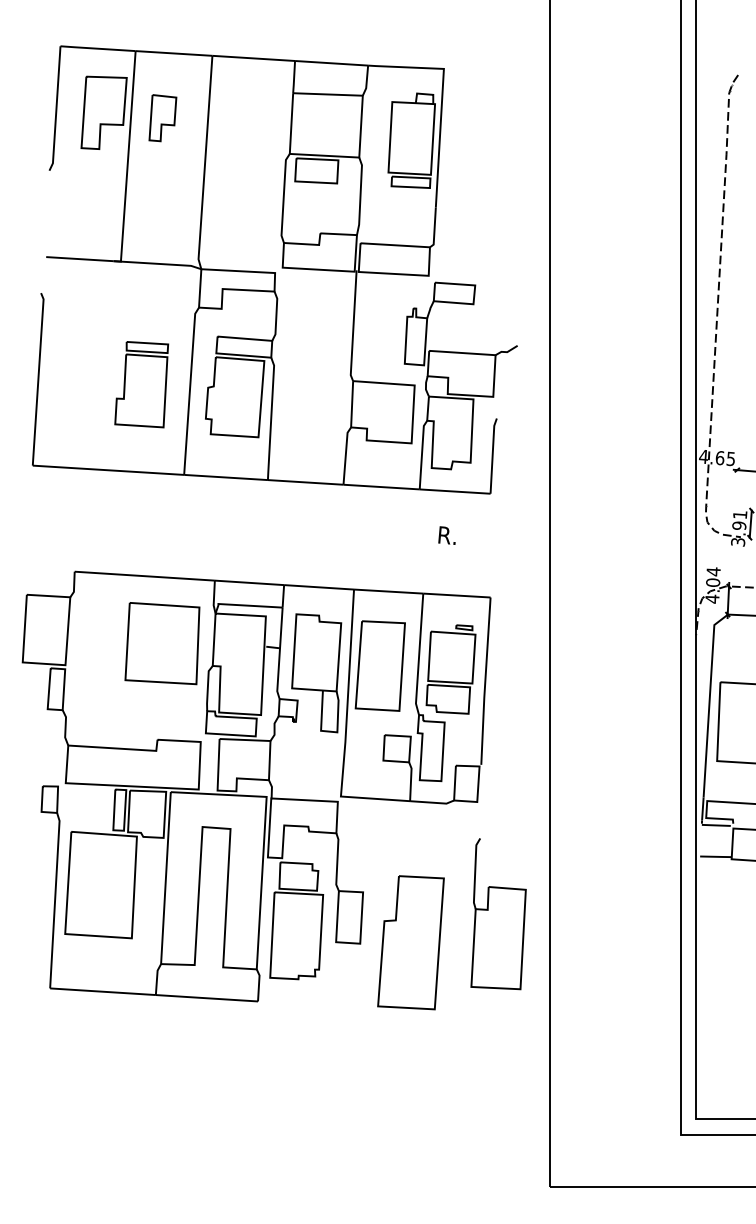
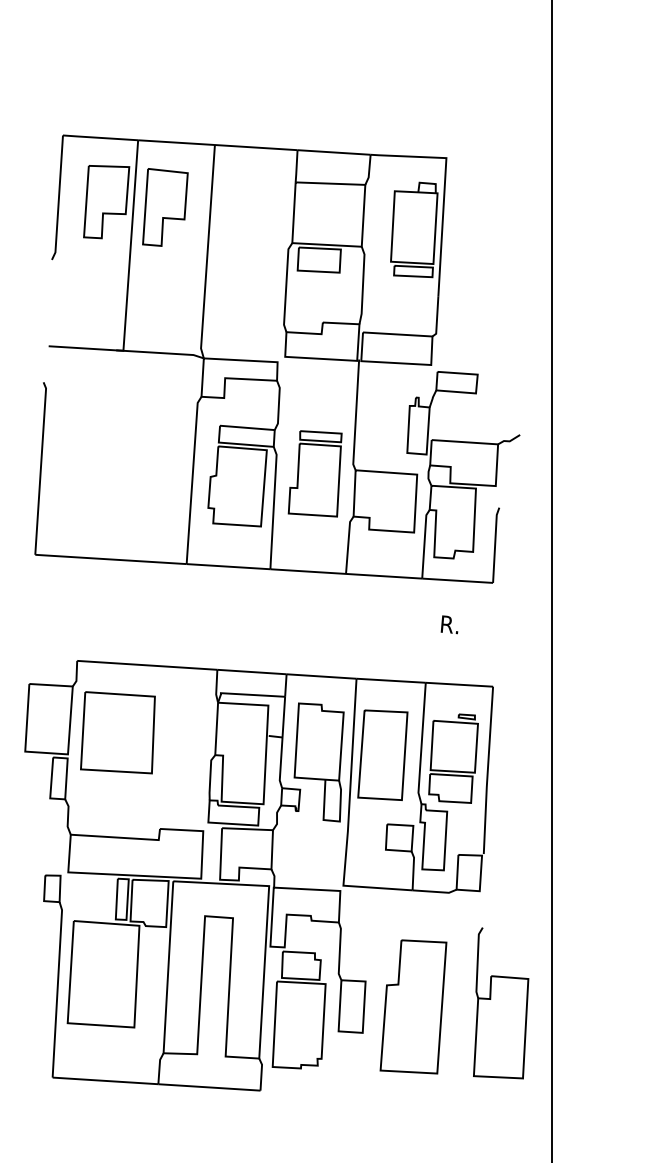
part: (162, 117) -> (165, 206), size x1.67
part: (141, 384) -> (315, 473), moved
part: (162, 643) -> (118, 732), moved
part: (410, 942) -> (413, 1006), moved

